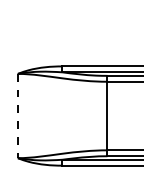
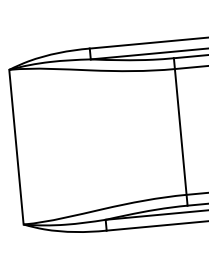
line: (17, 116) -> (15, 148), dashed -> solid

